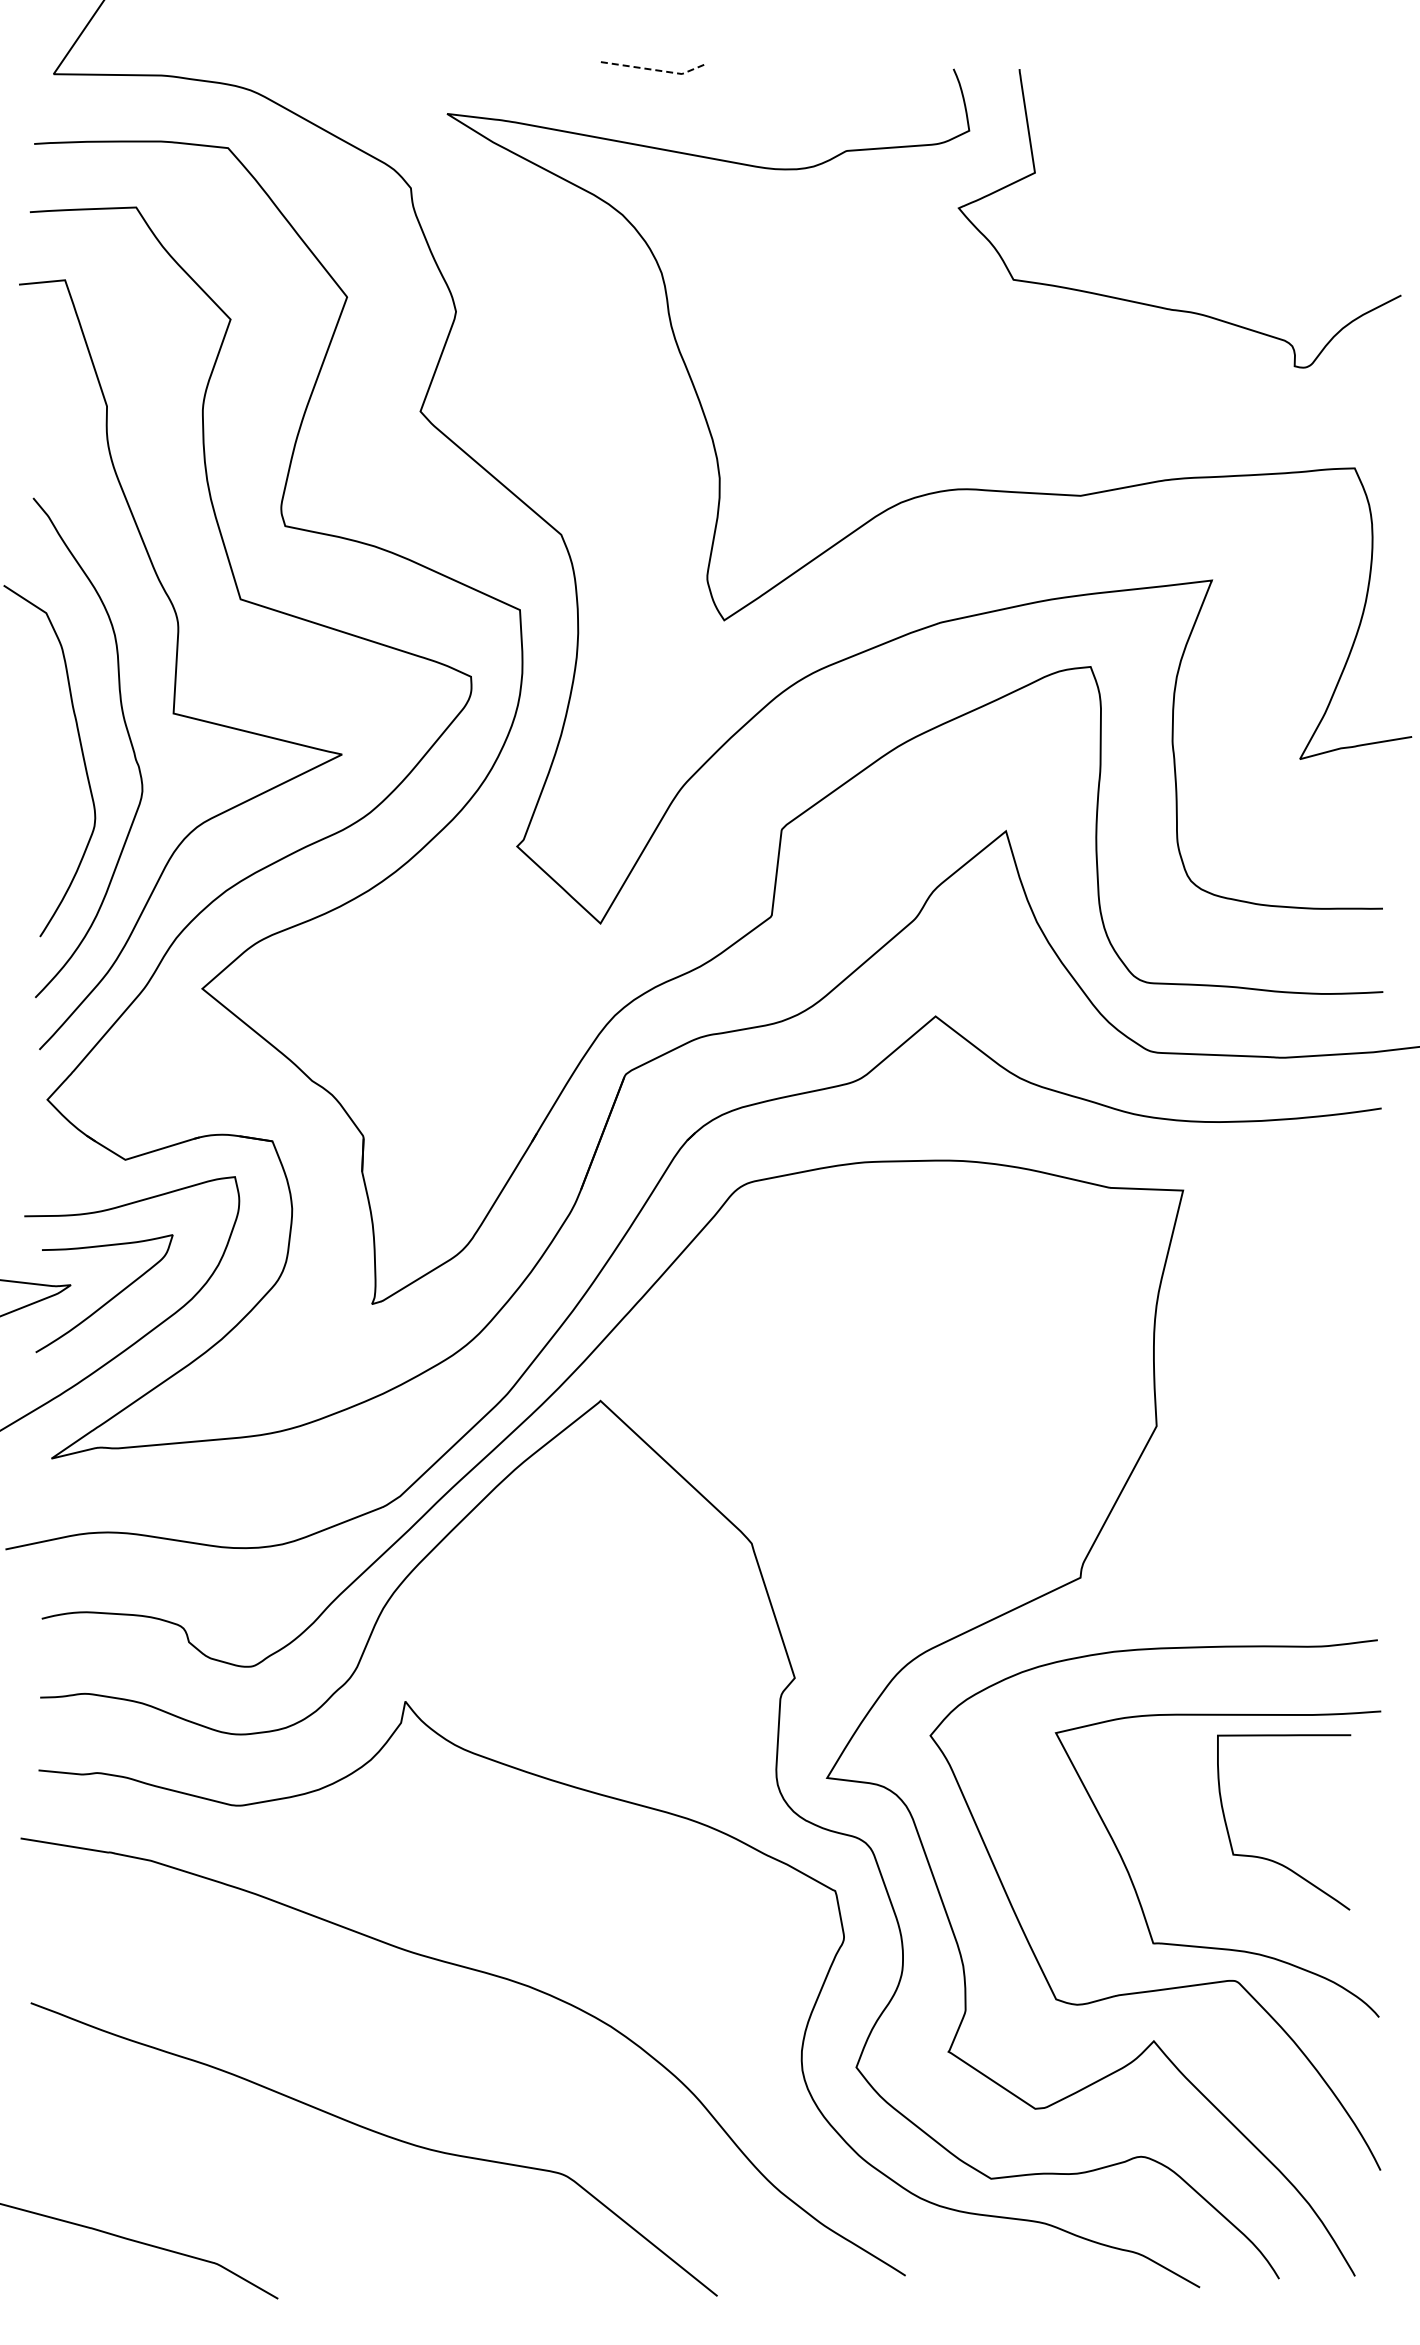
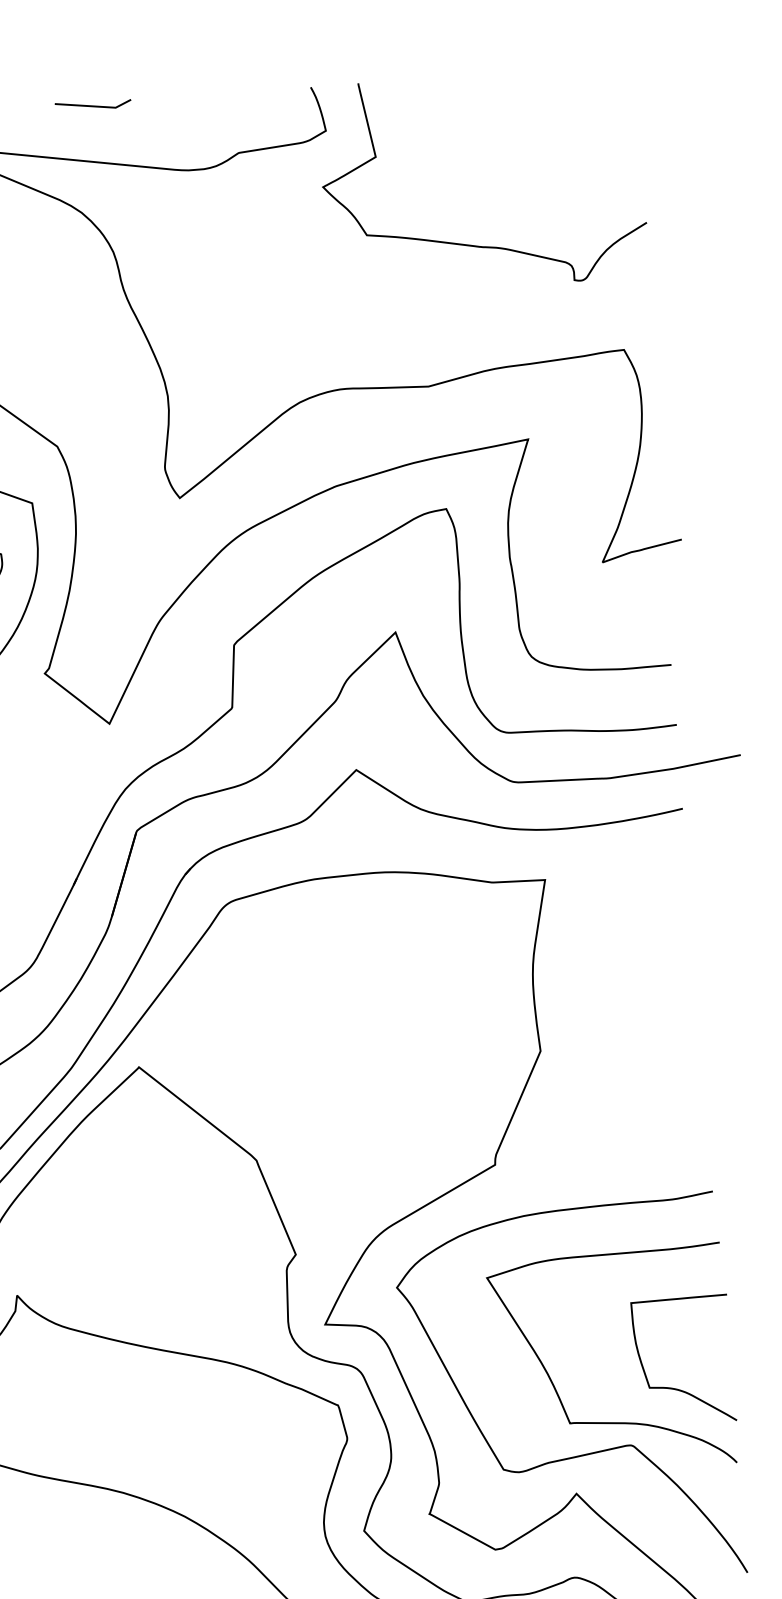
line: (652, 69) -> (94, 106), dashed -> solid
curve: (1271, 1859) -> (677, 1388), moved

